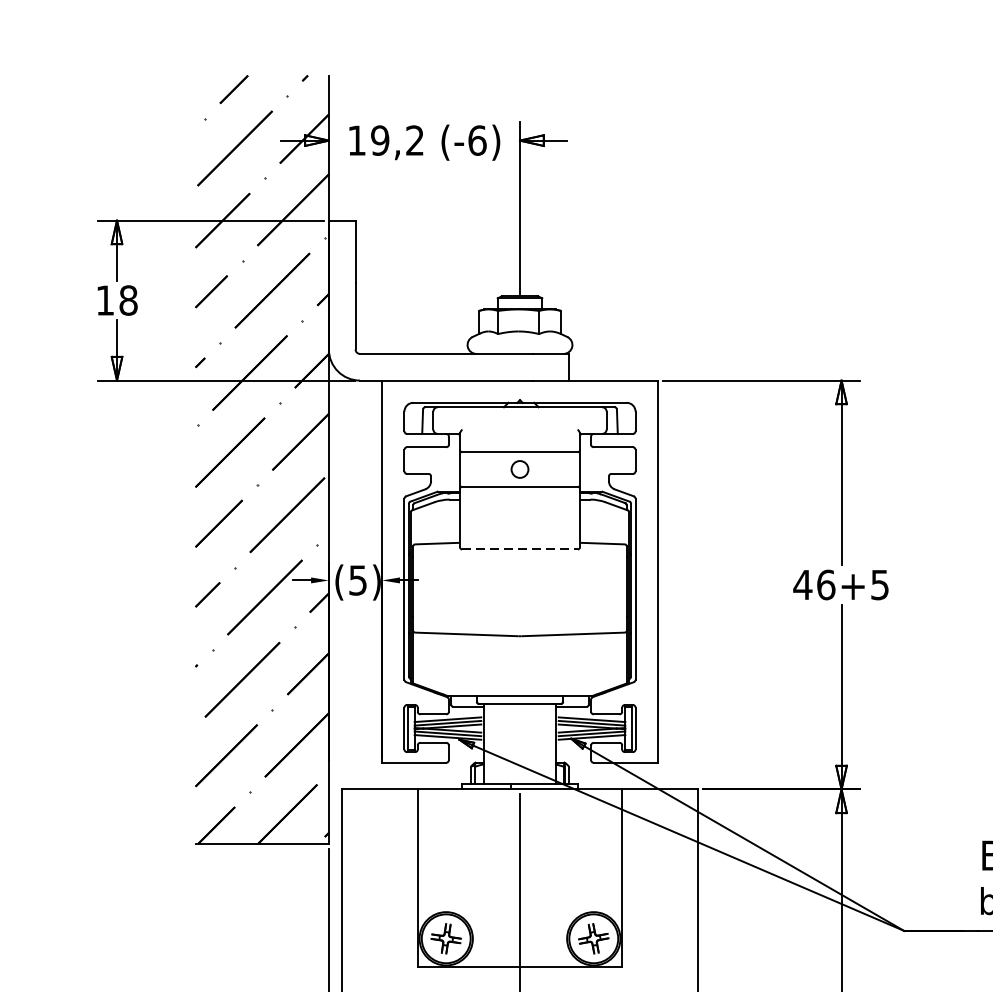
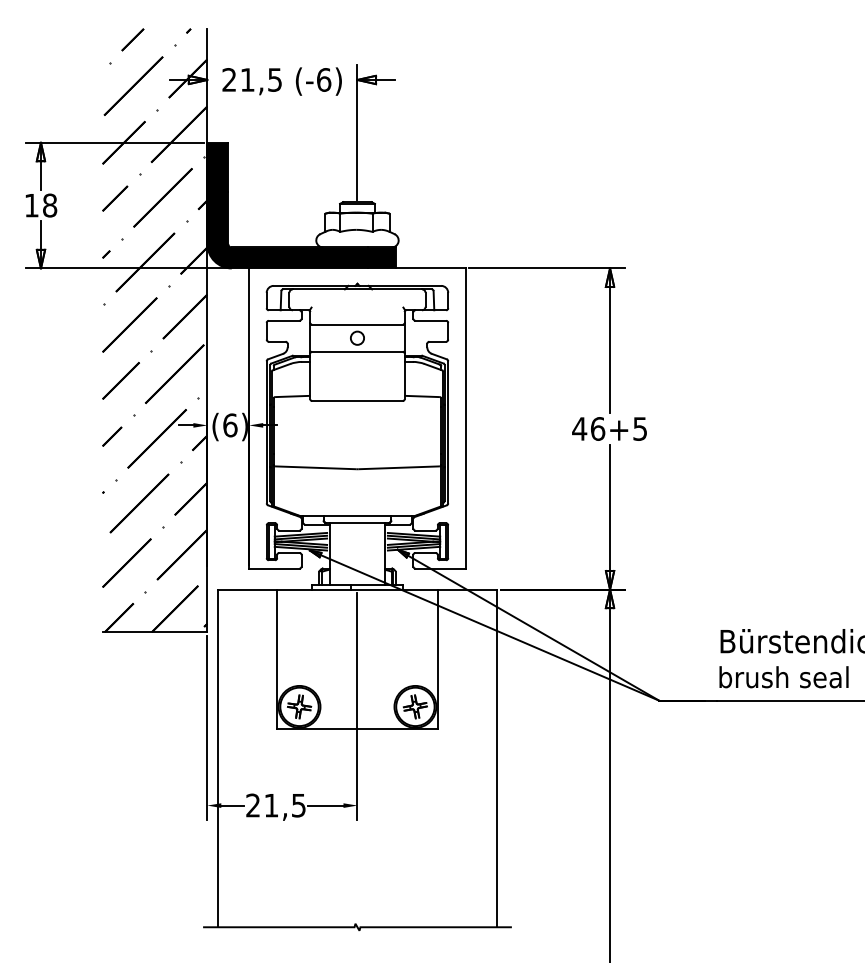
text: (385, 140) -> (251, 79), 19,2 -> 21,5
fill: (448, 300) -> (301, 205), added
line: (520, 549) -> (357, 401), dashed -> solid
text: (358, 580) -> (230, 425), (5) -> (6)

